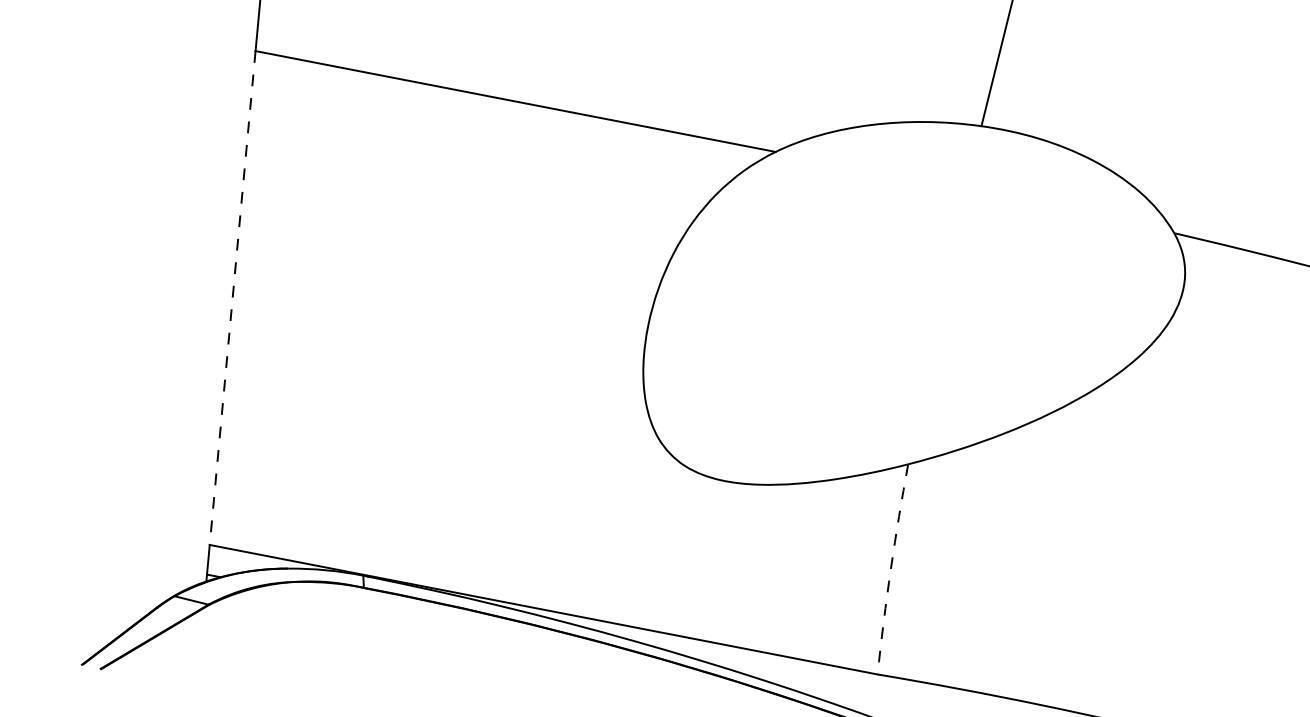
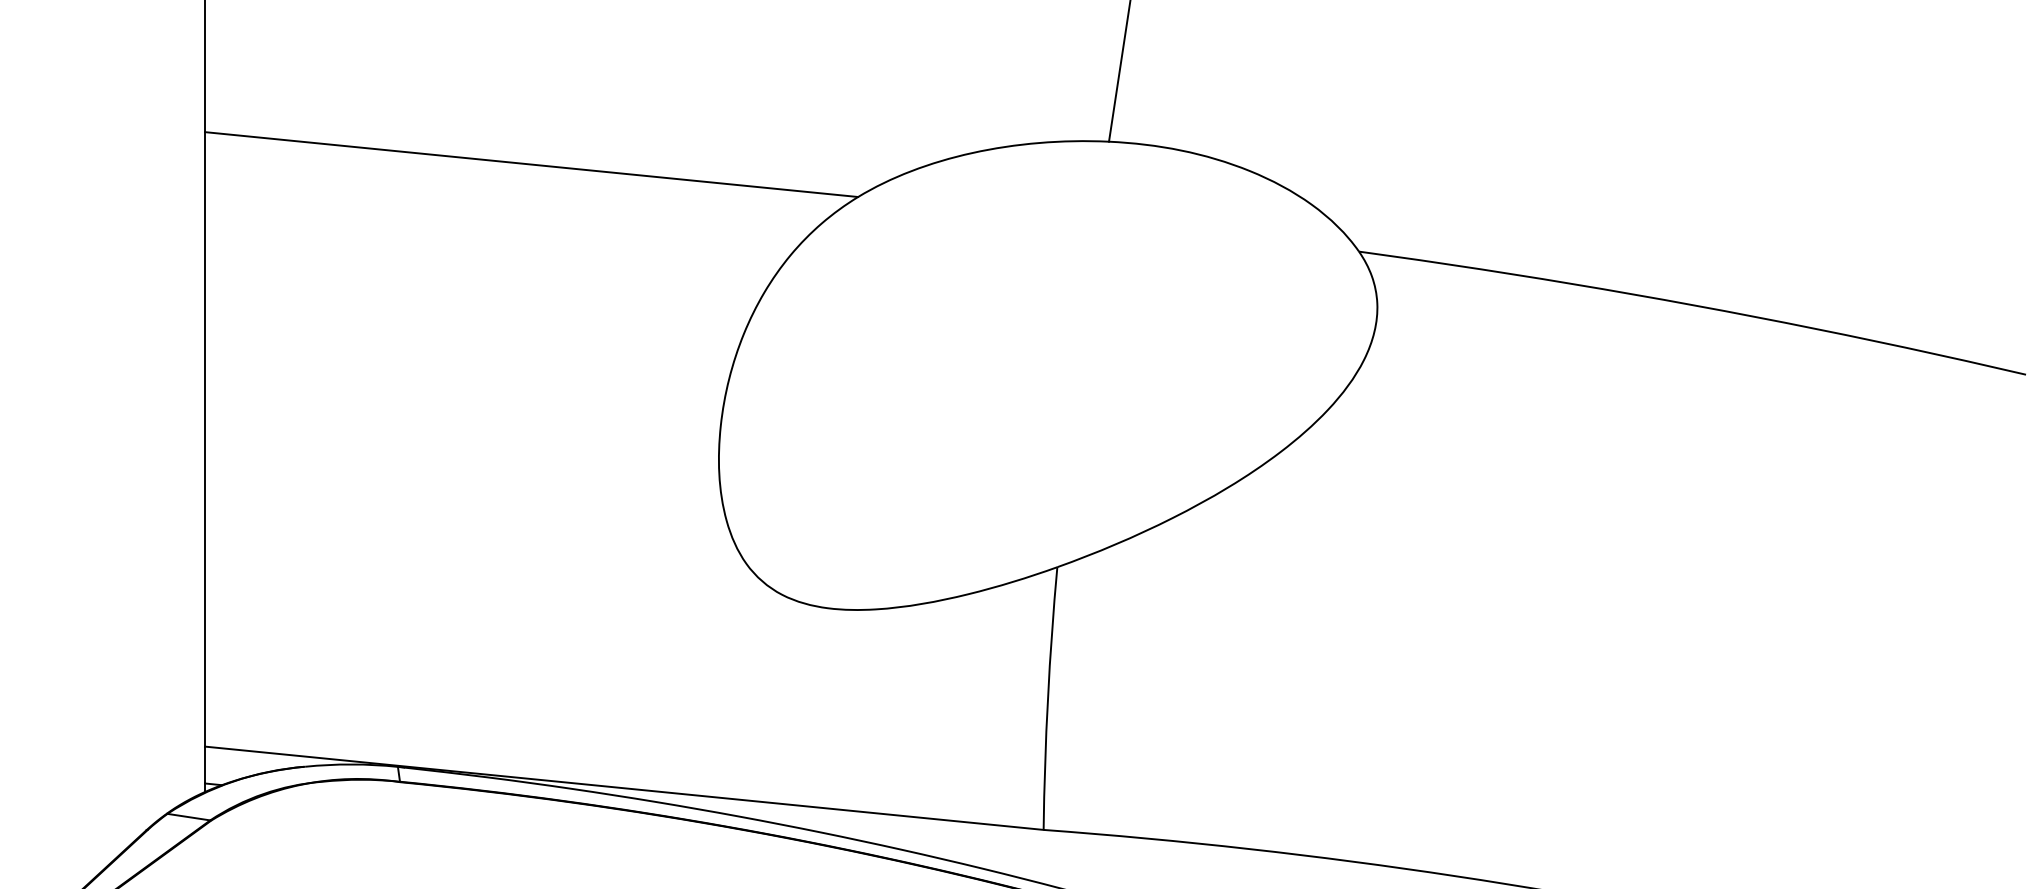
line: (232, 298) -> (204, 439), dashed -> solid
arc: (890, 569) -> (1047, 698), dashed -> solid

